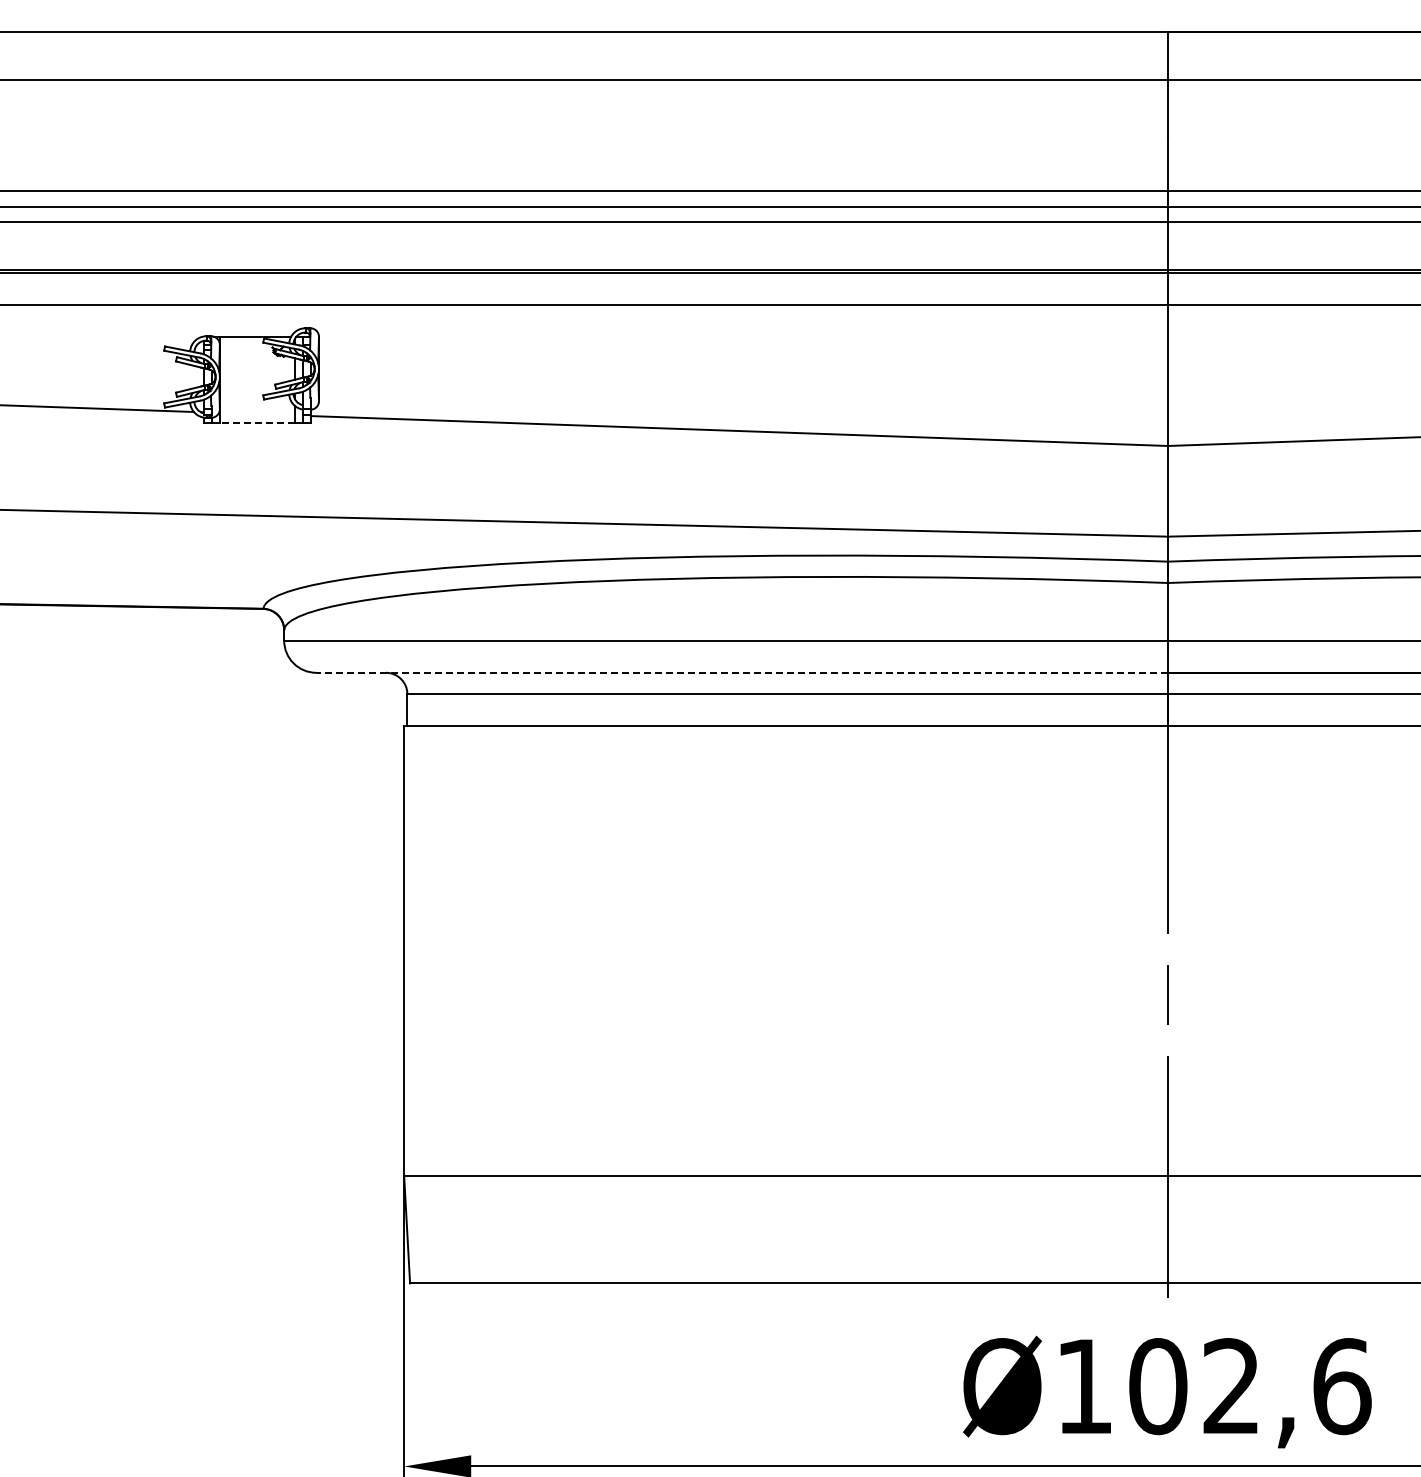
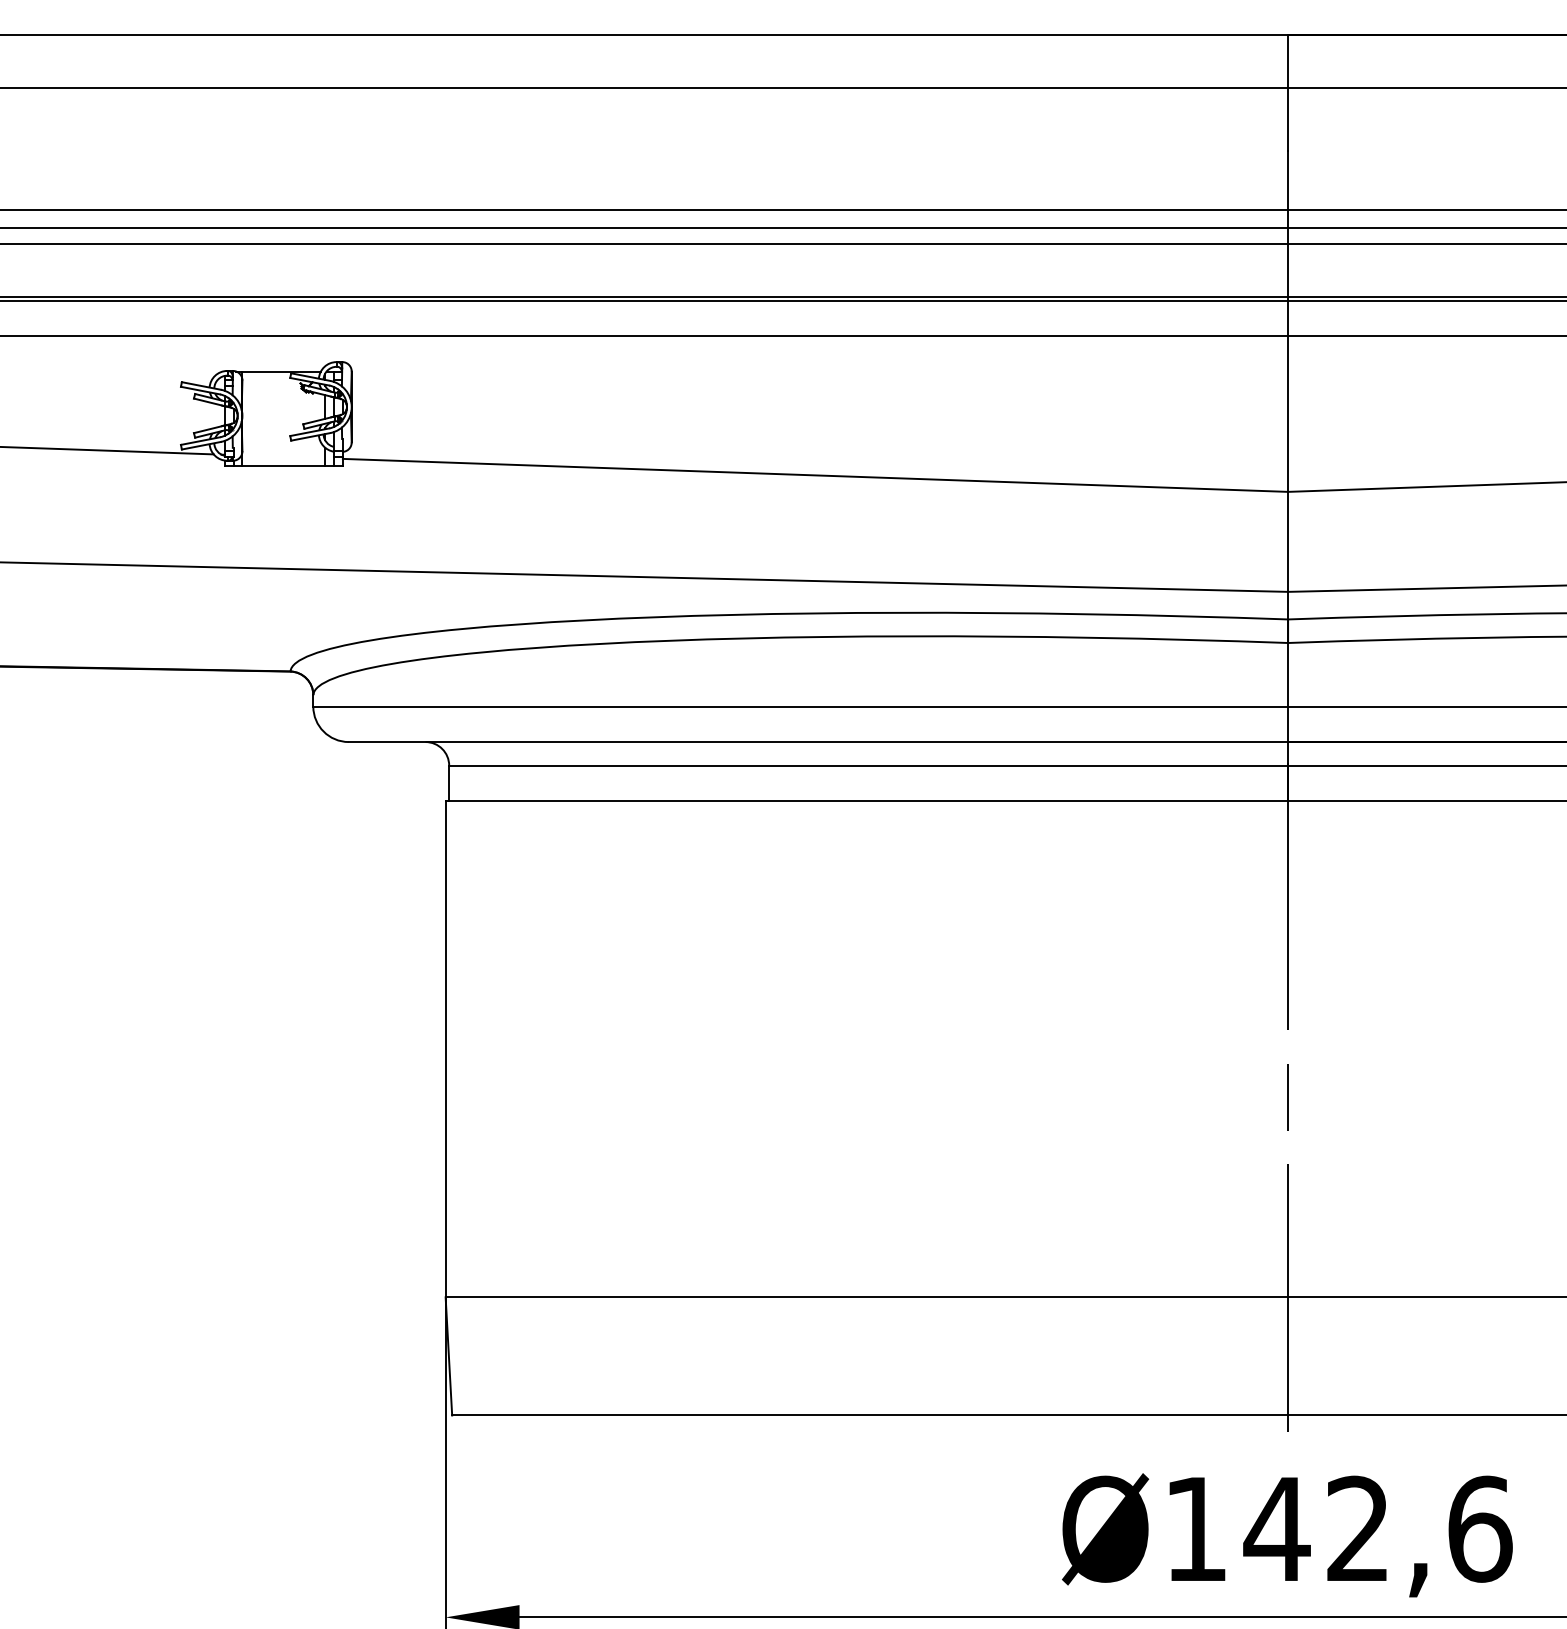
line: (256, 422) -> (282, 465), dashed -> solid
line: (742, 672) -> (818, 741), dashed -> solid
text: (1157, 1386) -> (1276, 1529), Ø102,6 -> Ø142,6

